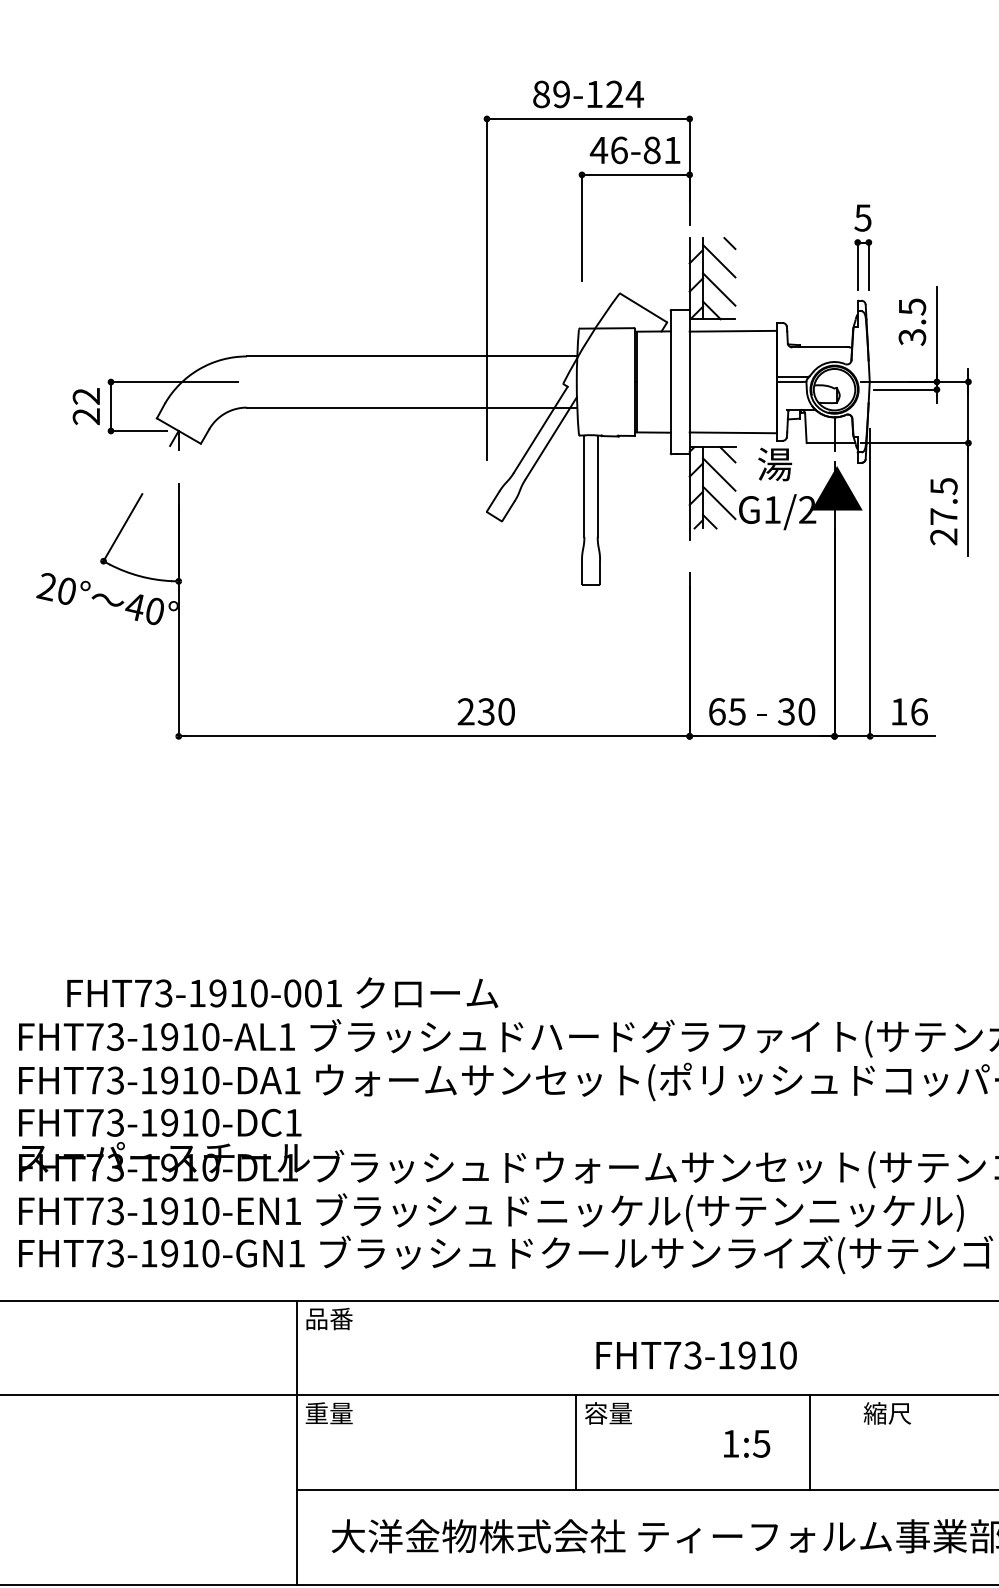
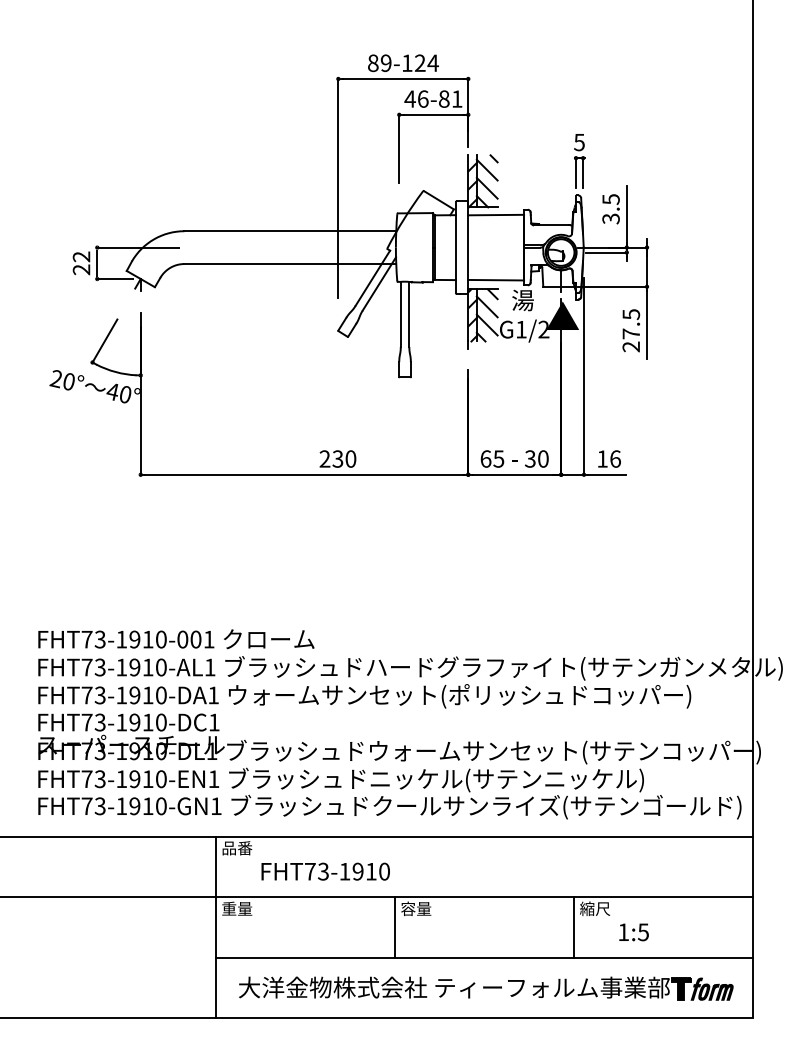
text: (282, 993) -> (176, 639), moved
text: (696, 1355) -> (325, 871), moved
line: (810, 1442) -> (574, 927), moved
text: (746, 1444) -> (633, 932), moved

